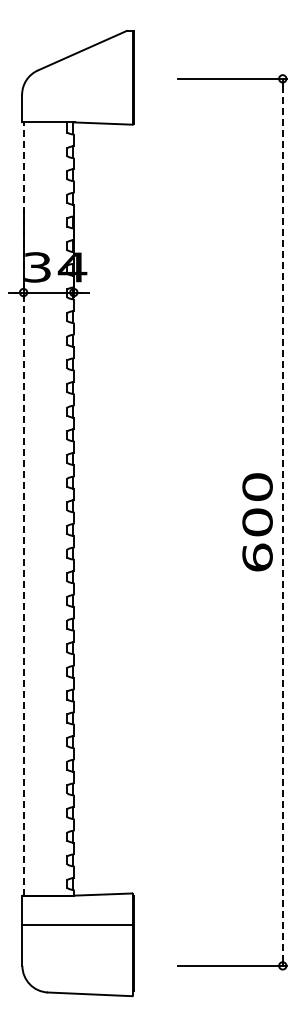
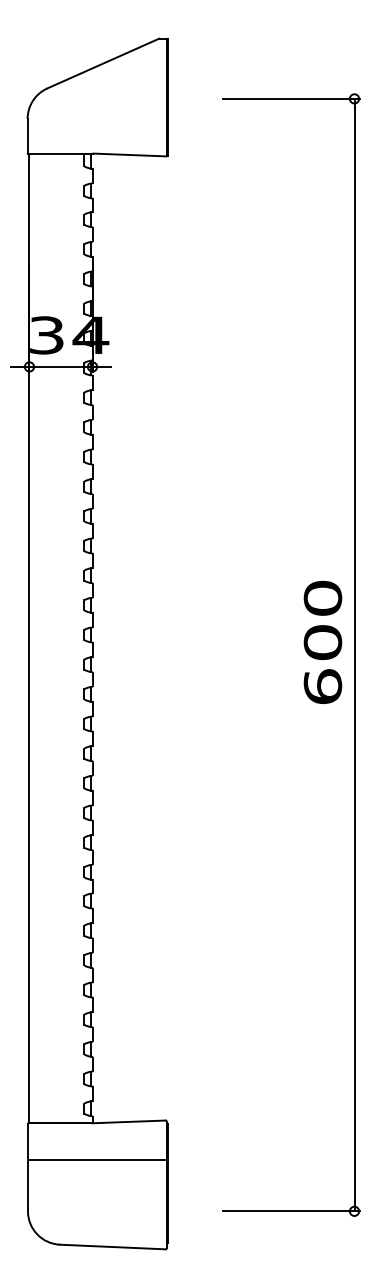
line: (23, 509) -> (29, 638), dashed -> solid
text: (257, 522) -> (322, 642), moved
line: (282, 522) -> (354, 655), dashed -> solid

